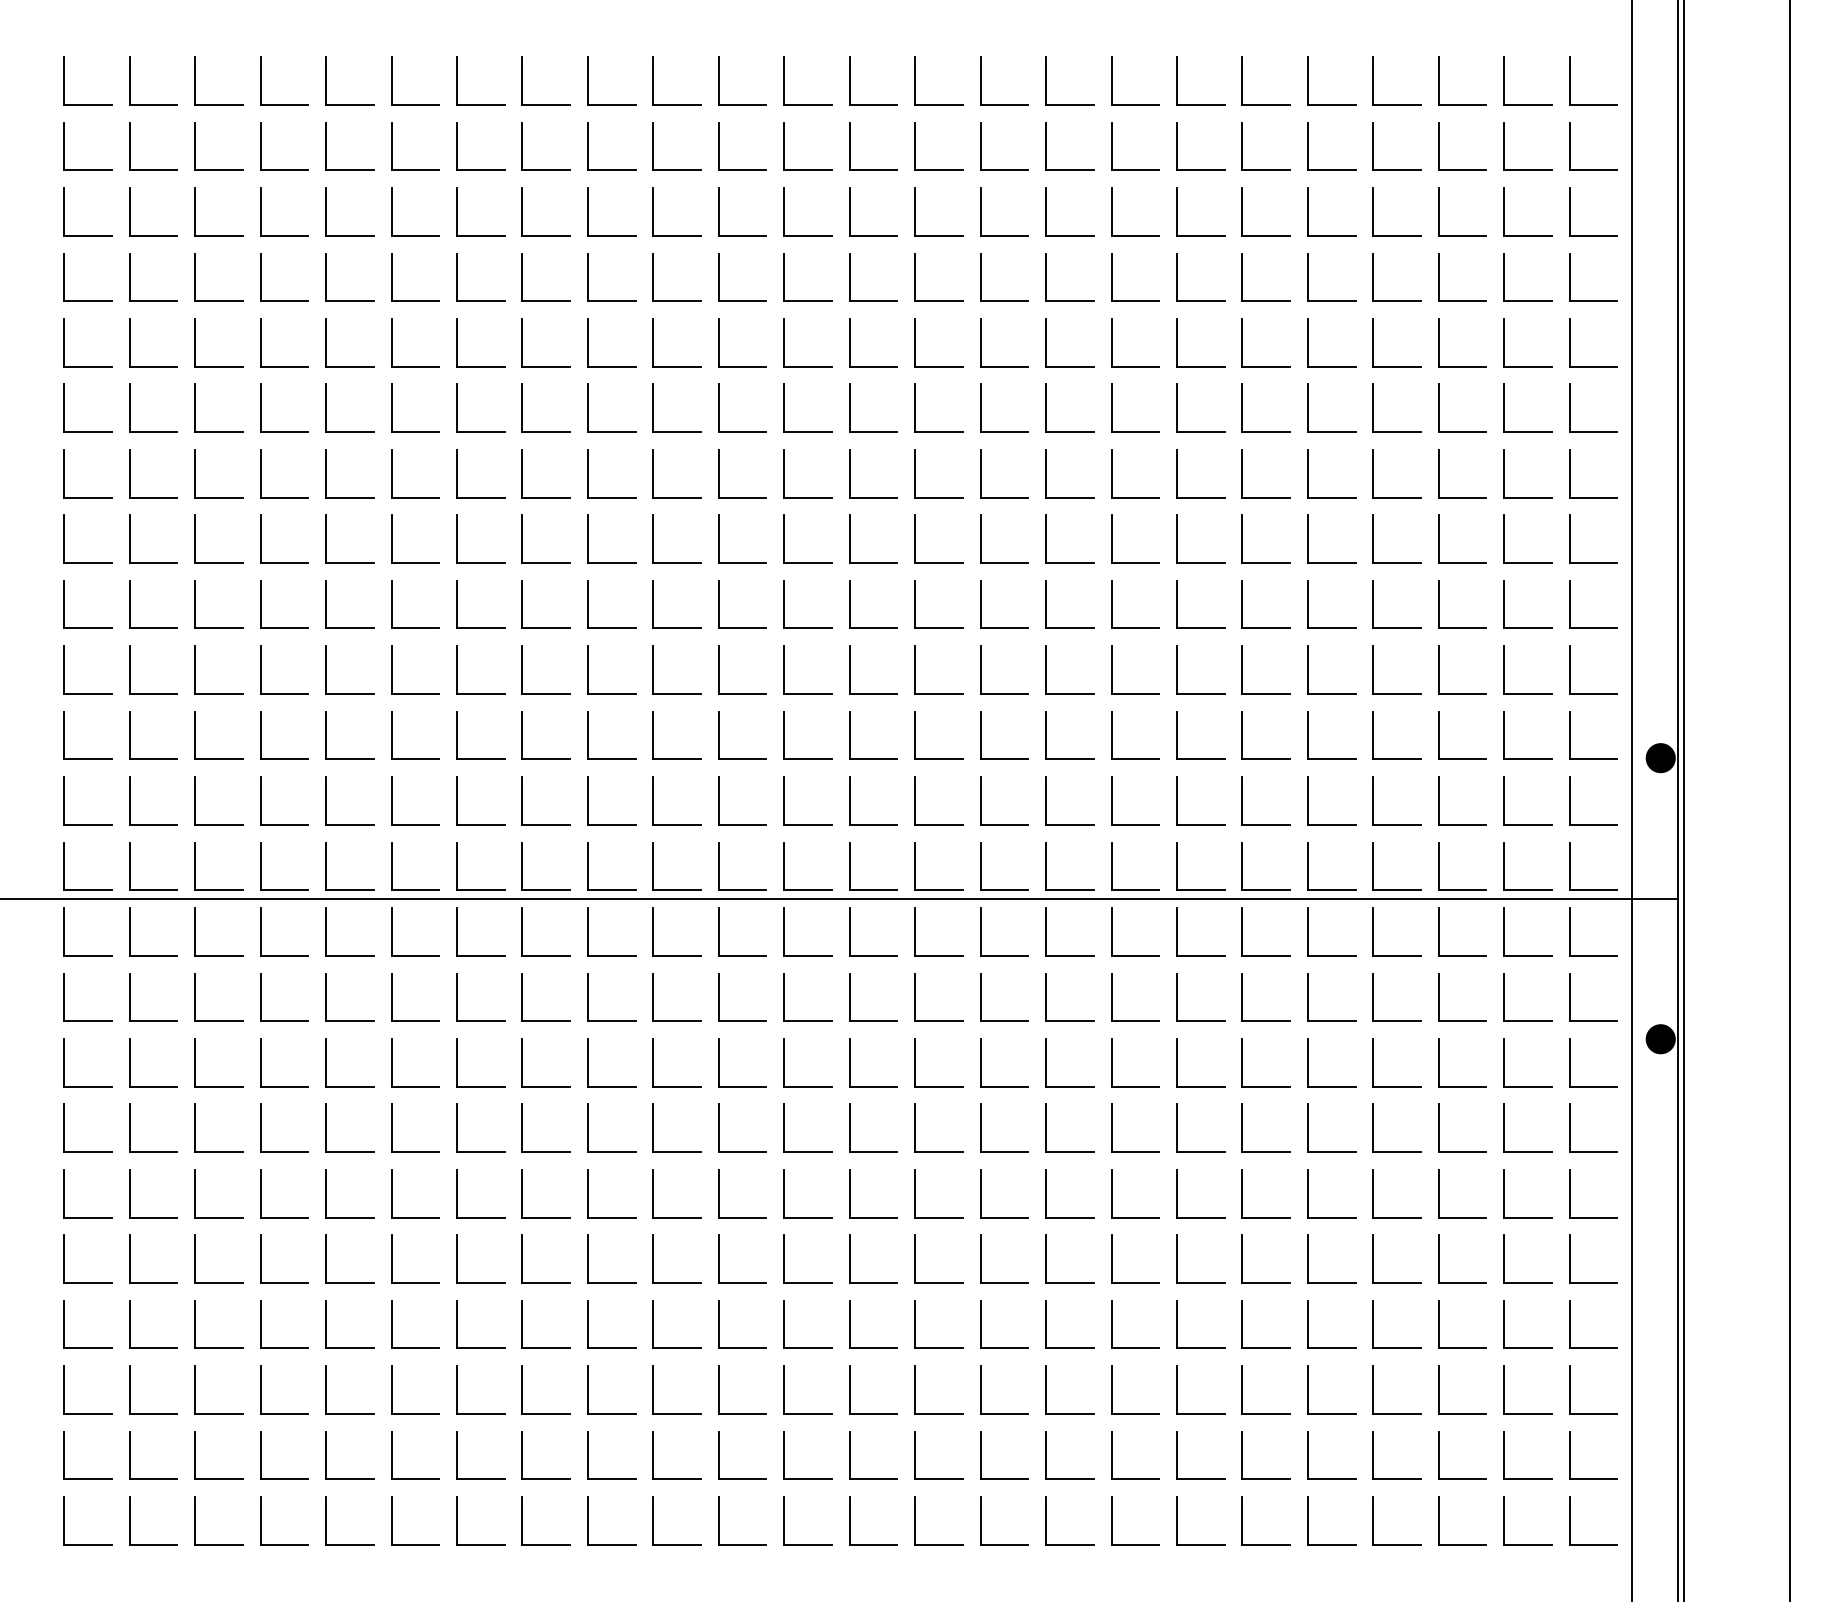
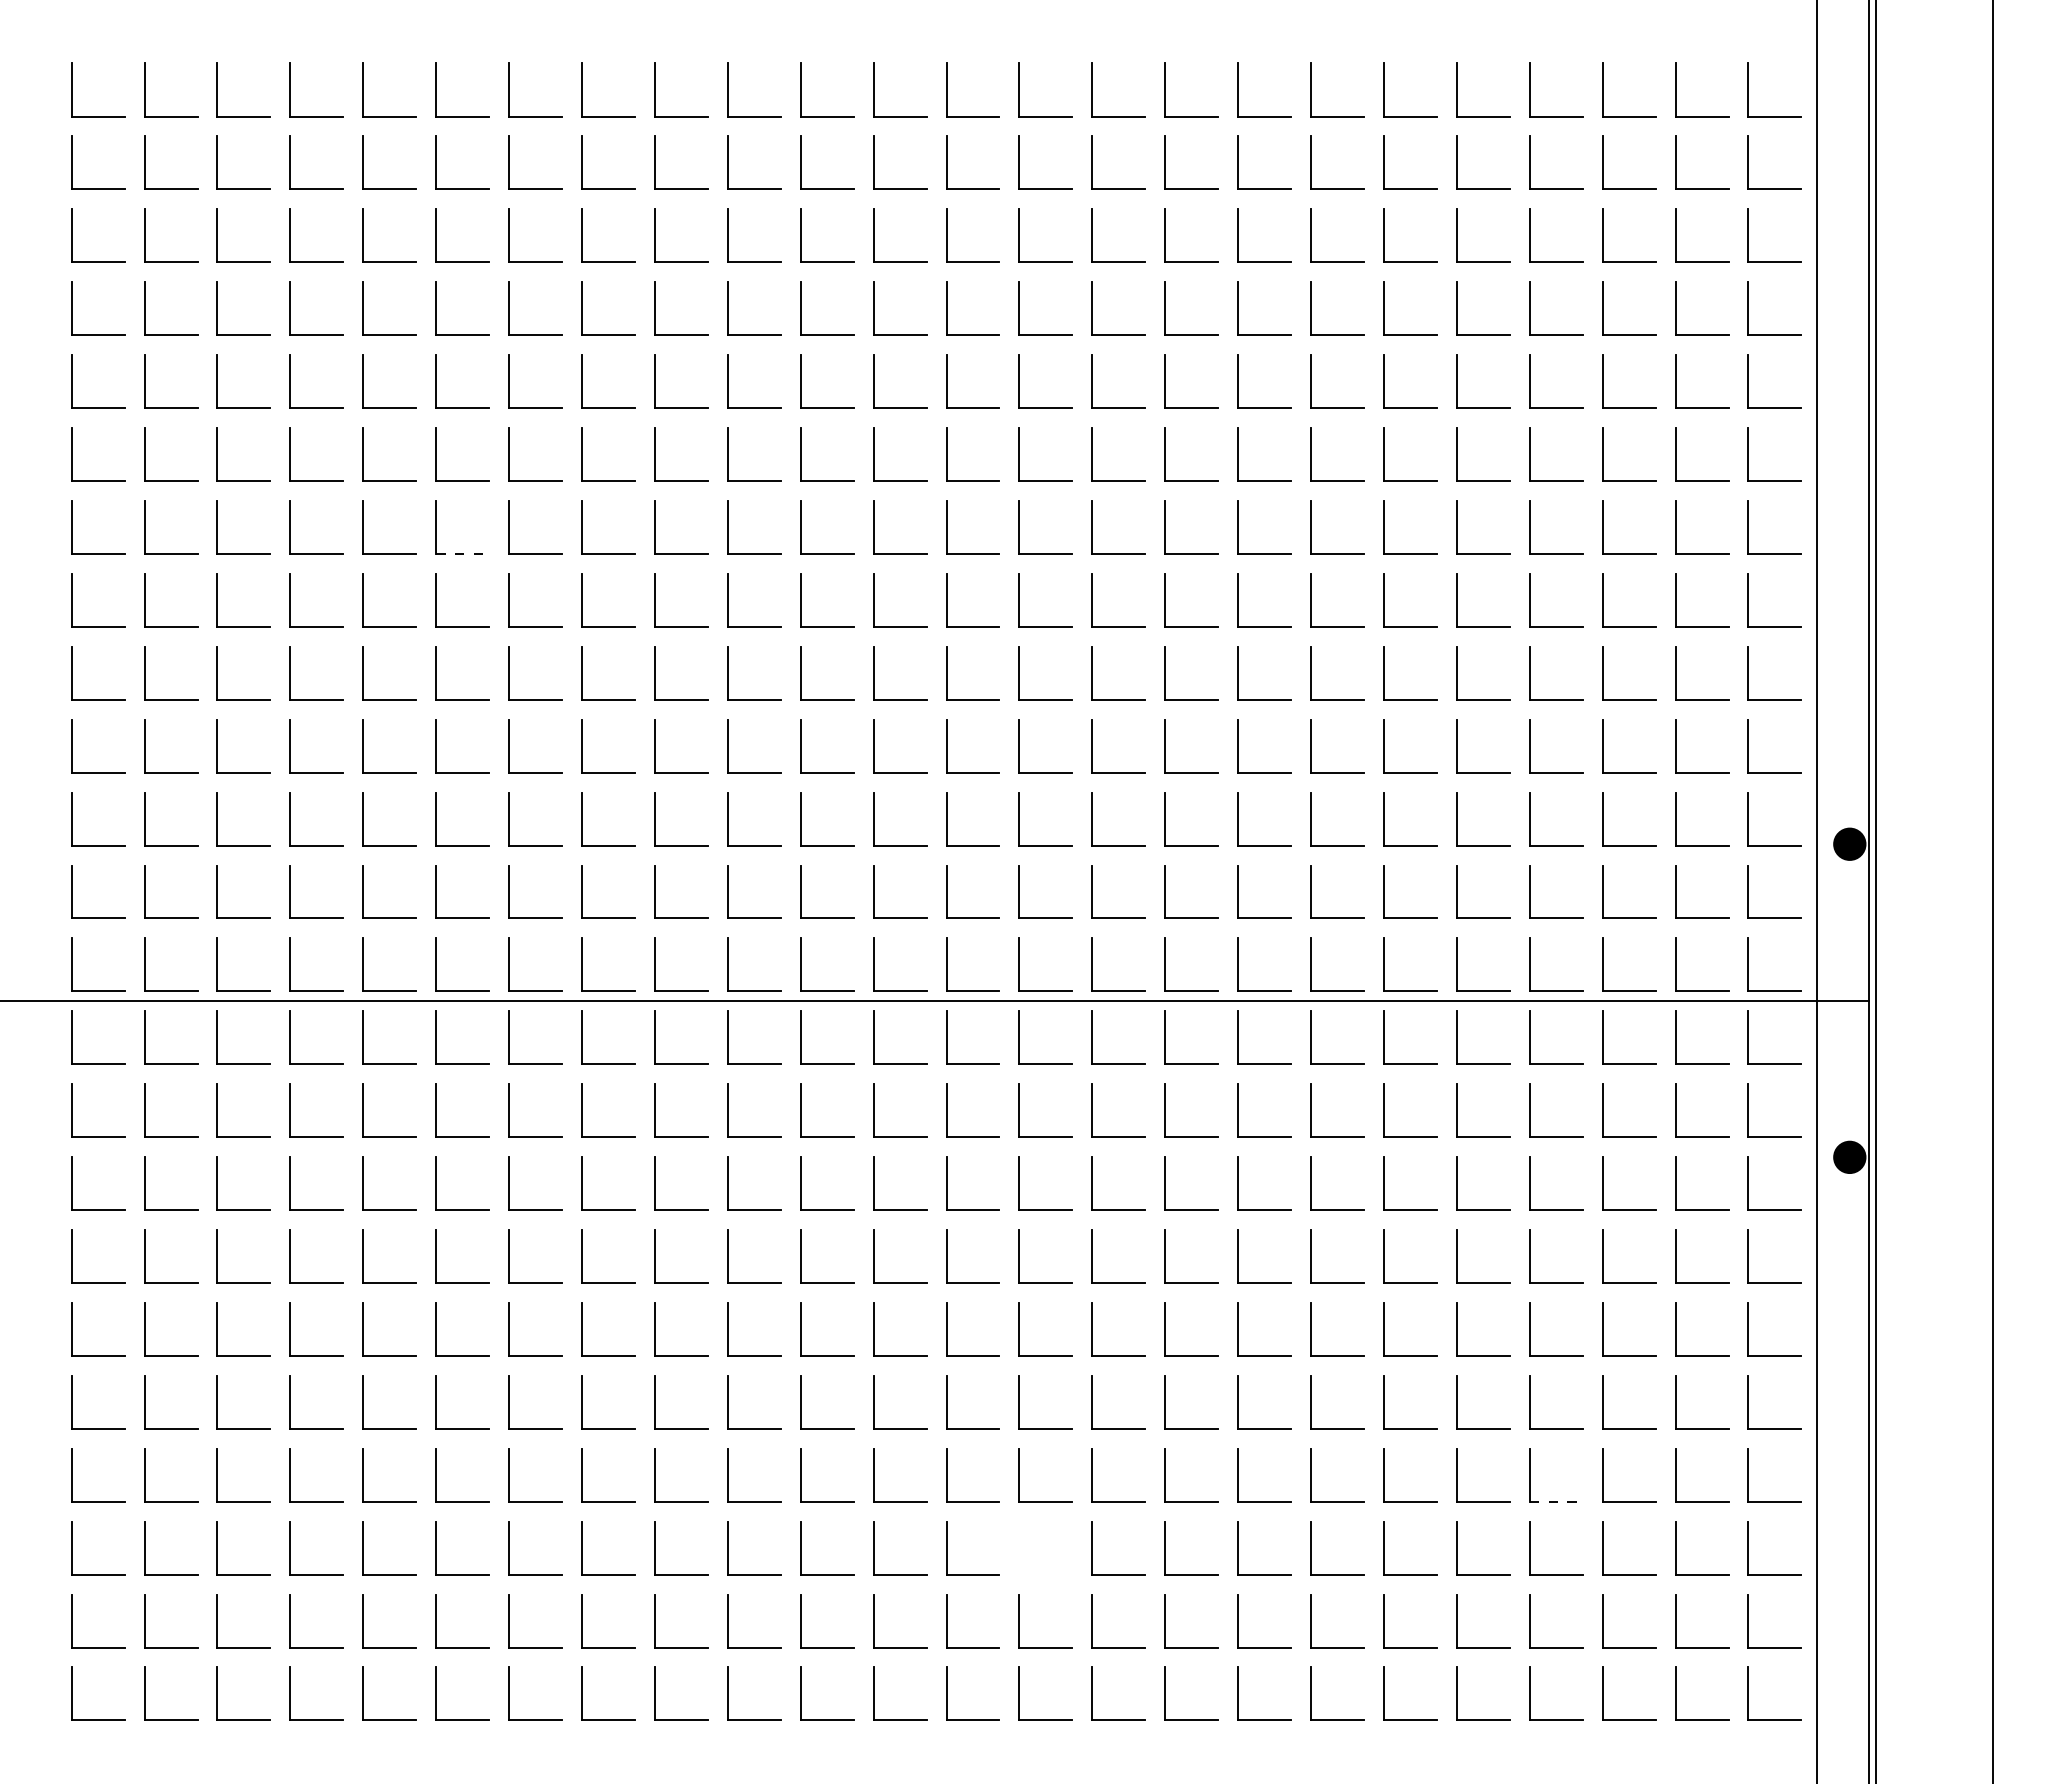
line: (416, 497) -> (463, 554), solid -> dashed
line: (1397, 1348) -> (1556, 1501), solid -> dashed
part: (915, 1390) -> (1019, 1548), removed

